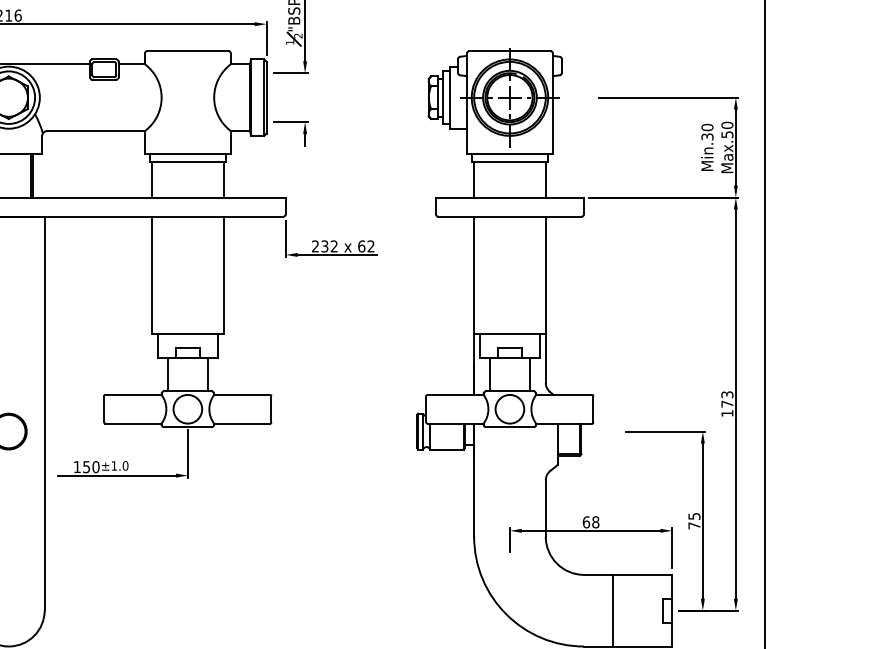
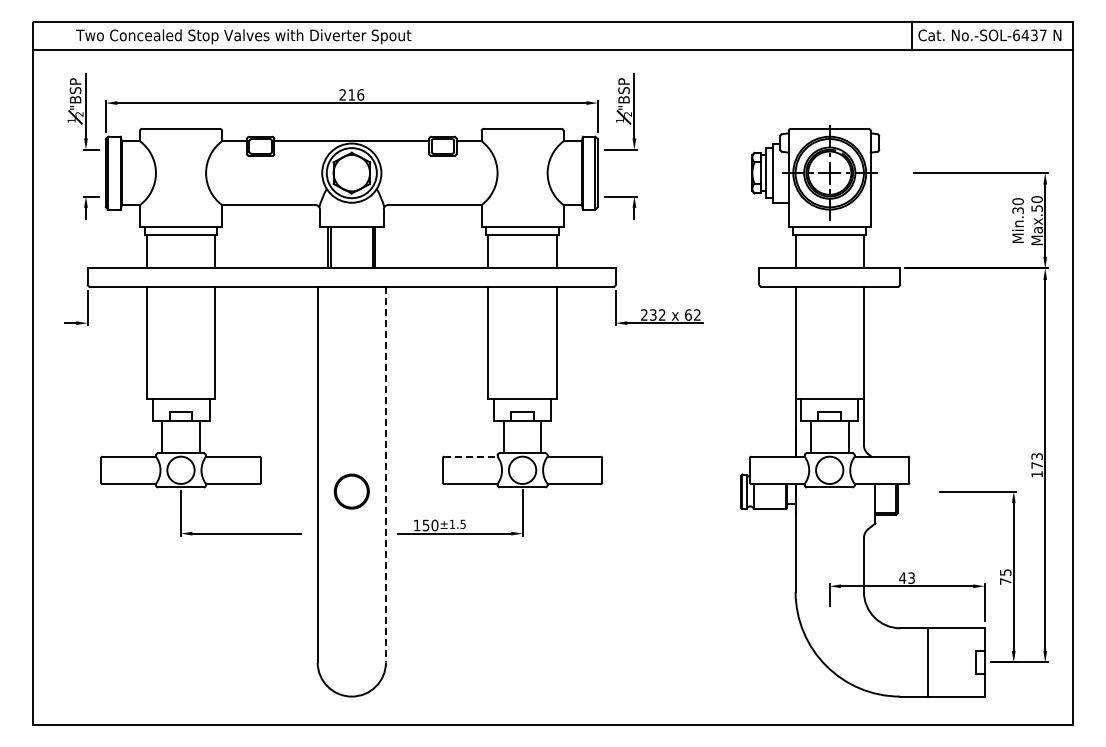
line: (133, 394) -> (470, 456), solid -> dashed
line: (44, 413) -> (385, 474), solid -> dashed
text: (124, 465) -> (462, 523), ±1.0 -> ±1.5
text: (591, 521) -> (907, 577), 68 -> 43

